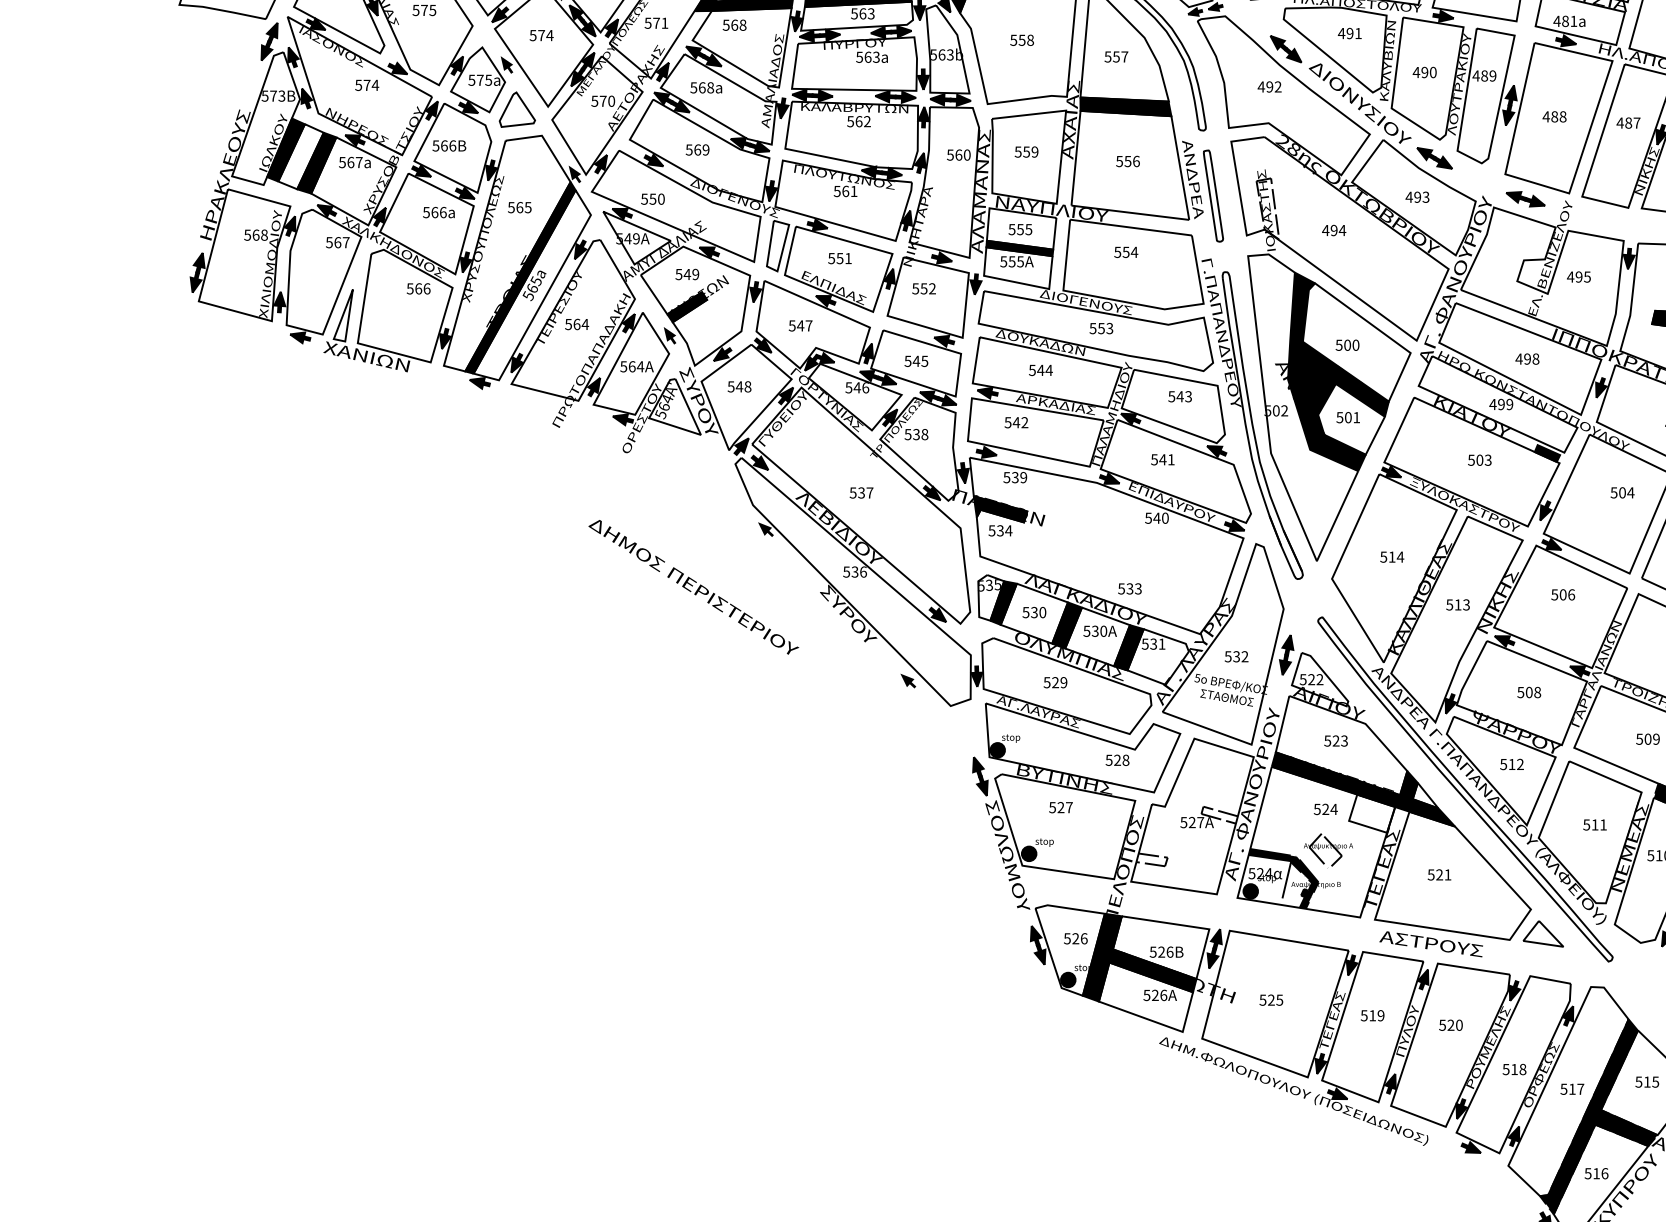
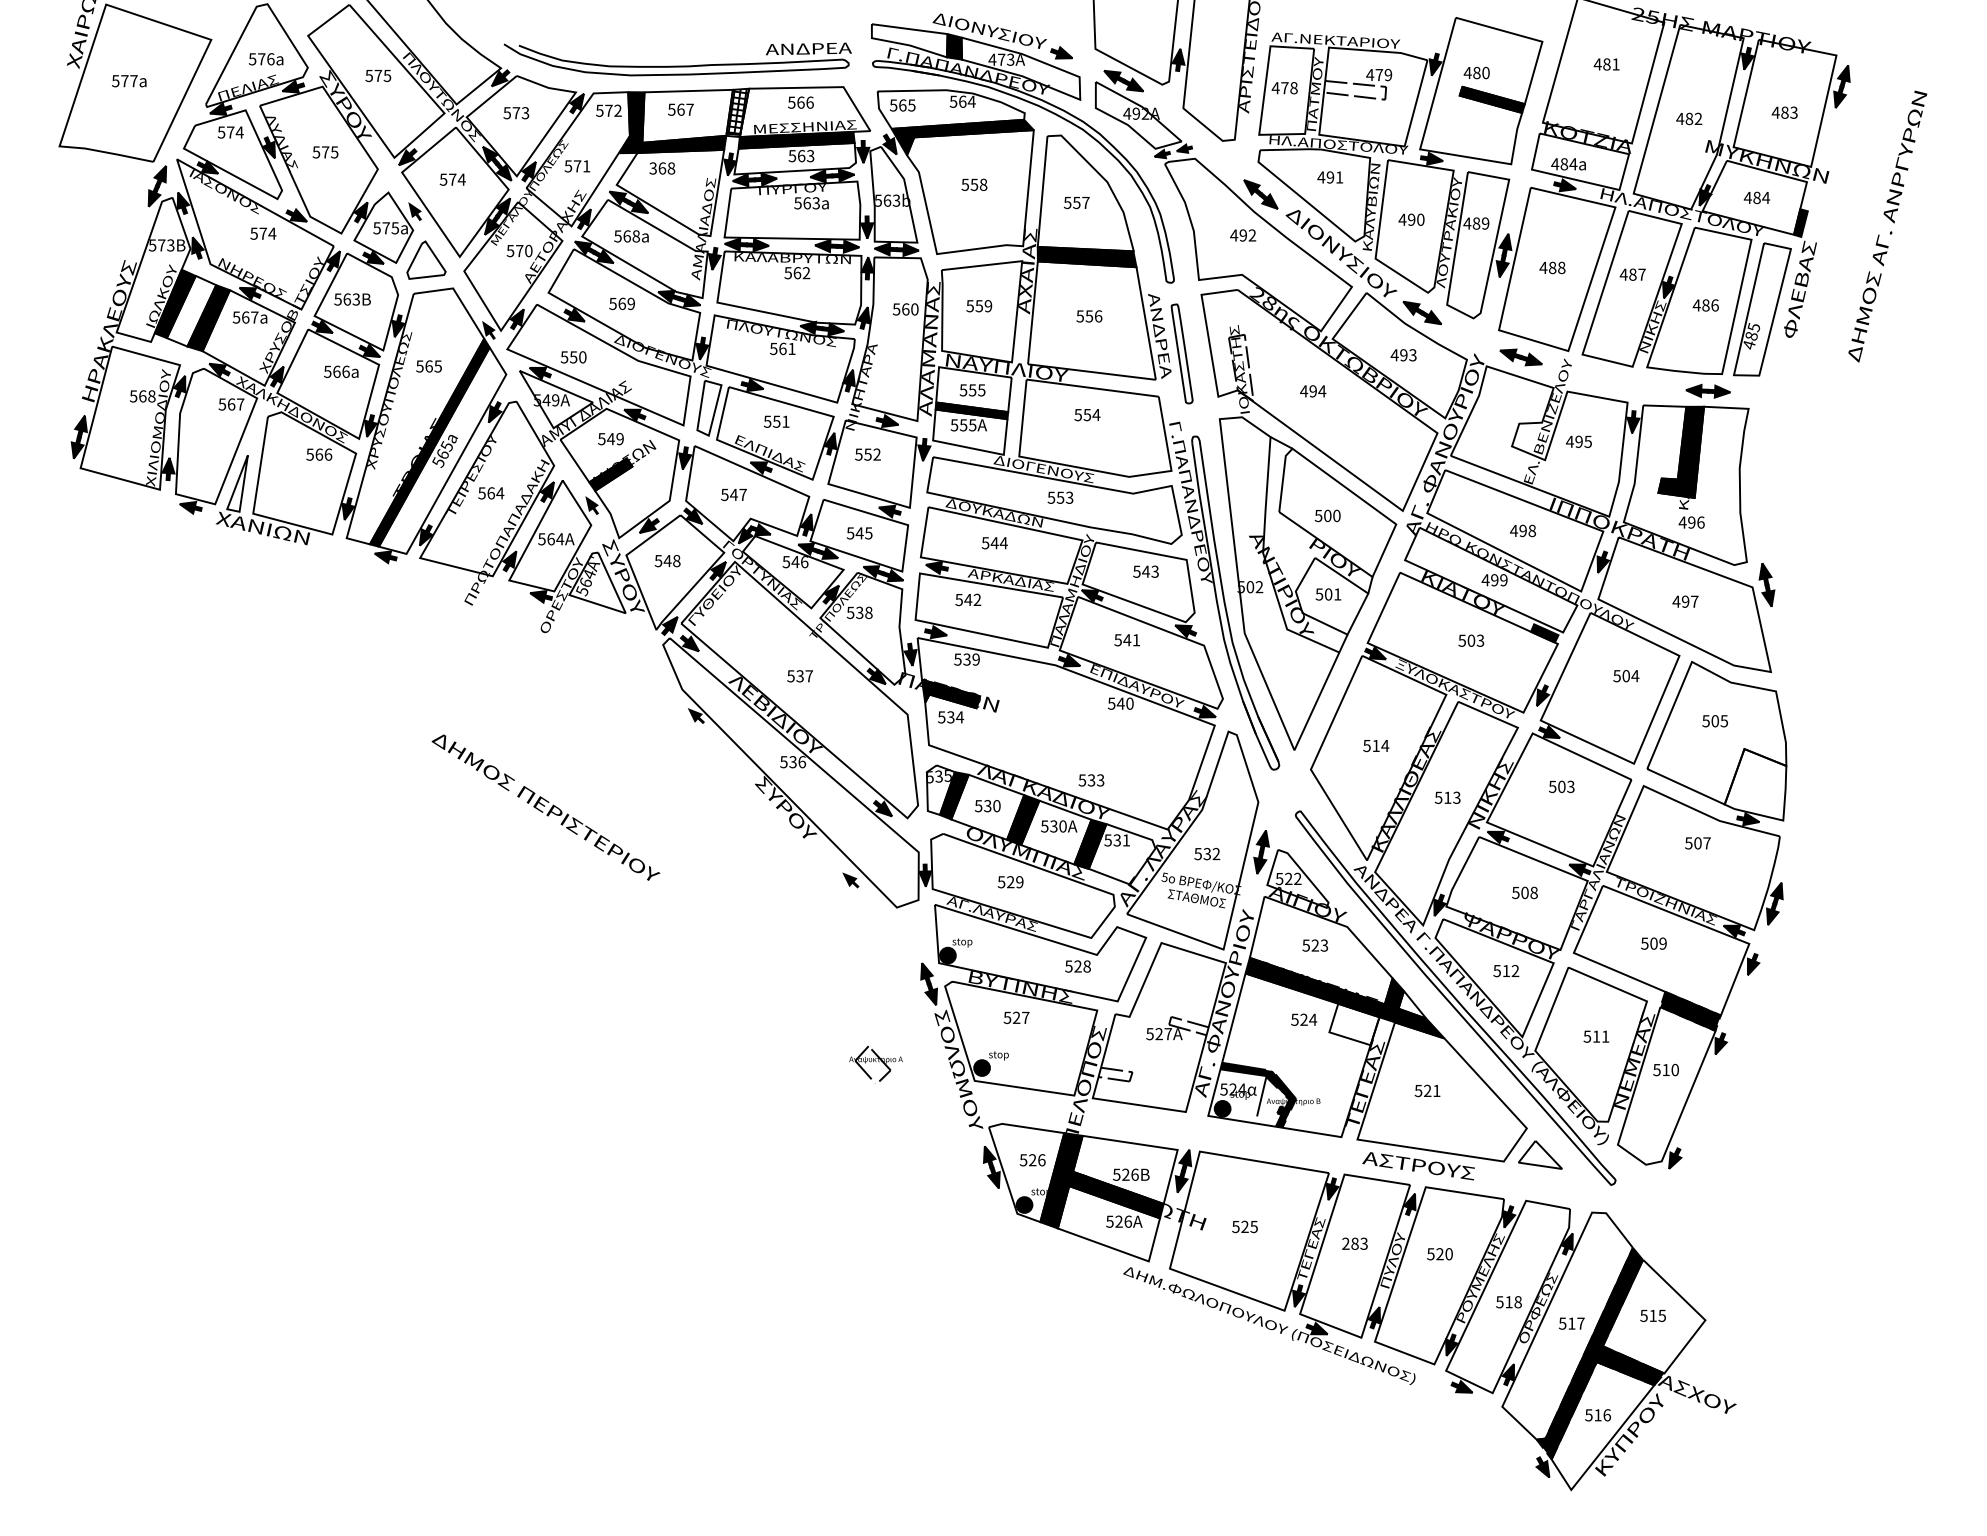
text: (1573, 21) -> (1573, 164), 481a -> 484a
text: (725, 24) -> (652, 167), 568 -> 368
text: (452, 145) -> (356, 299), 566 -> 563
fill: (1338, 371) -> (1317, 544), removed
text: (693, 587) -> (545, 807), moved
text: (1571, 594) -> (1570, 786), 506 -> 503
part: (1327, 850) -> (875, 1064), moved
text: (1372, 1015) -> (1354, 1243), 519 -> 283

